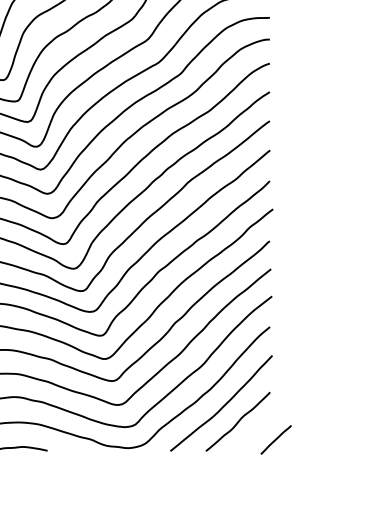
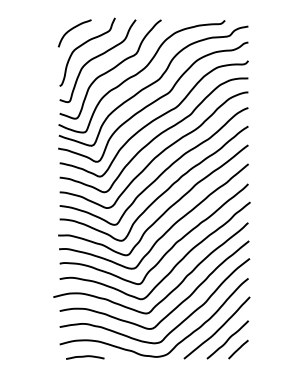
line: (276, 439) -> (238, 349), moved

